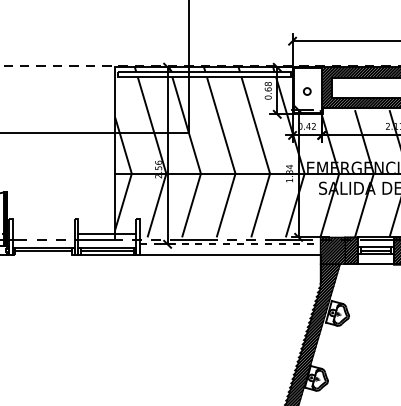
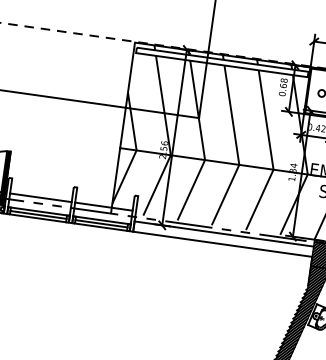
line: (43, 233) -> (40, 197), added
line: (230, 244) -> (224, 234), dashed -> solid
line: (43, 254) -> (37, 218), added

